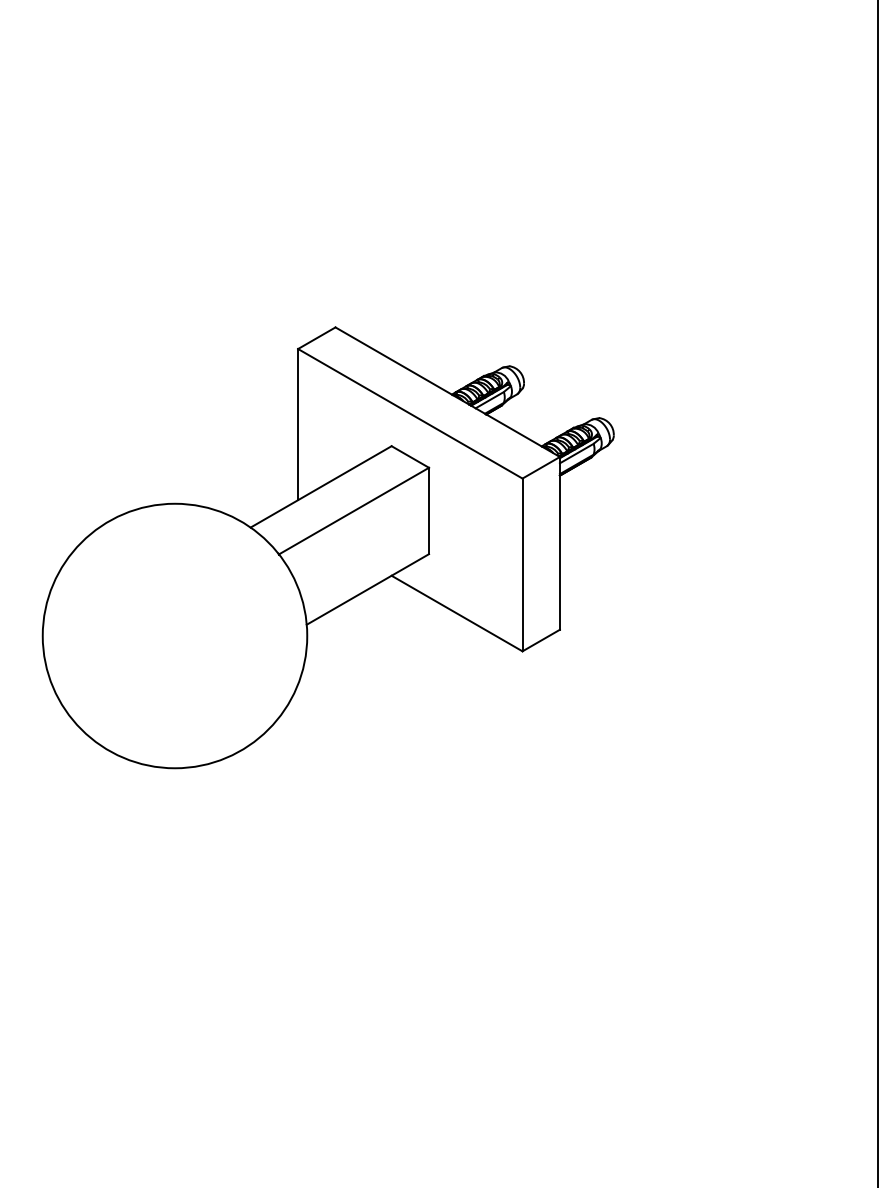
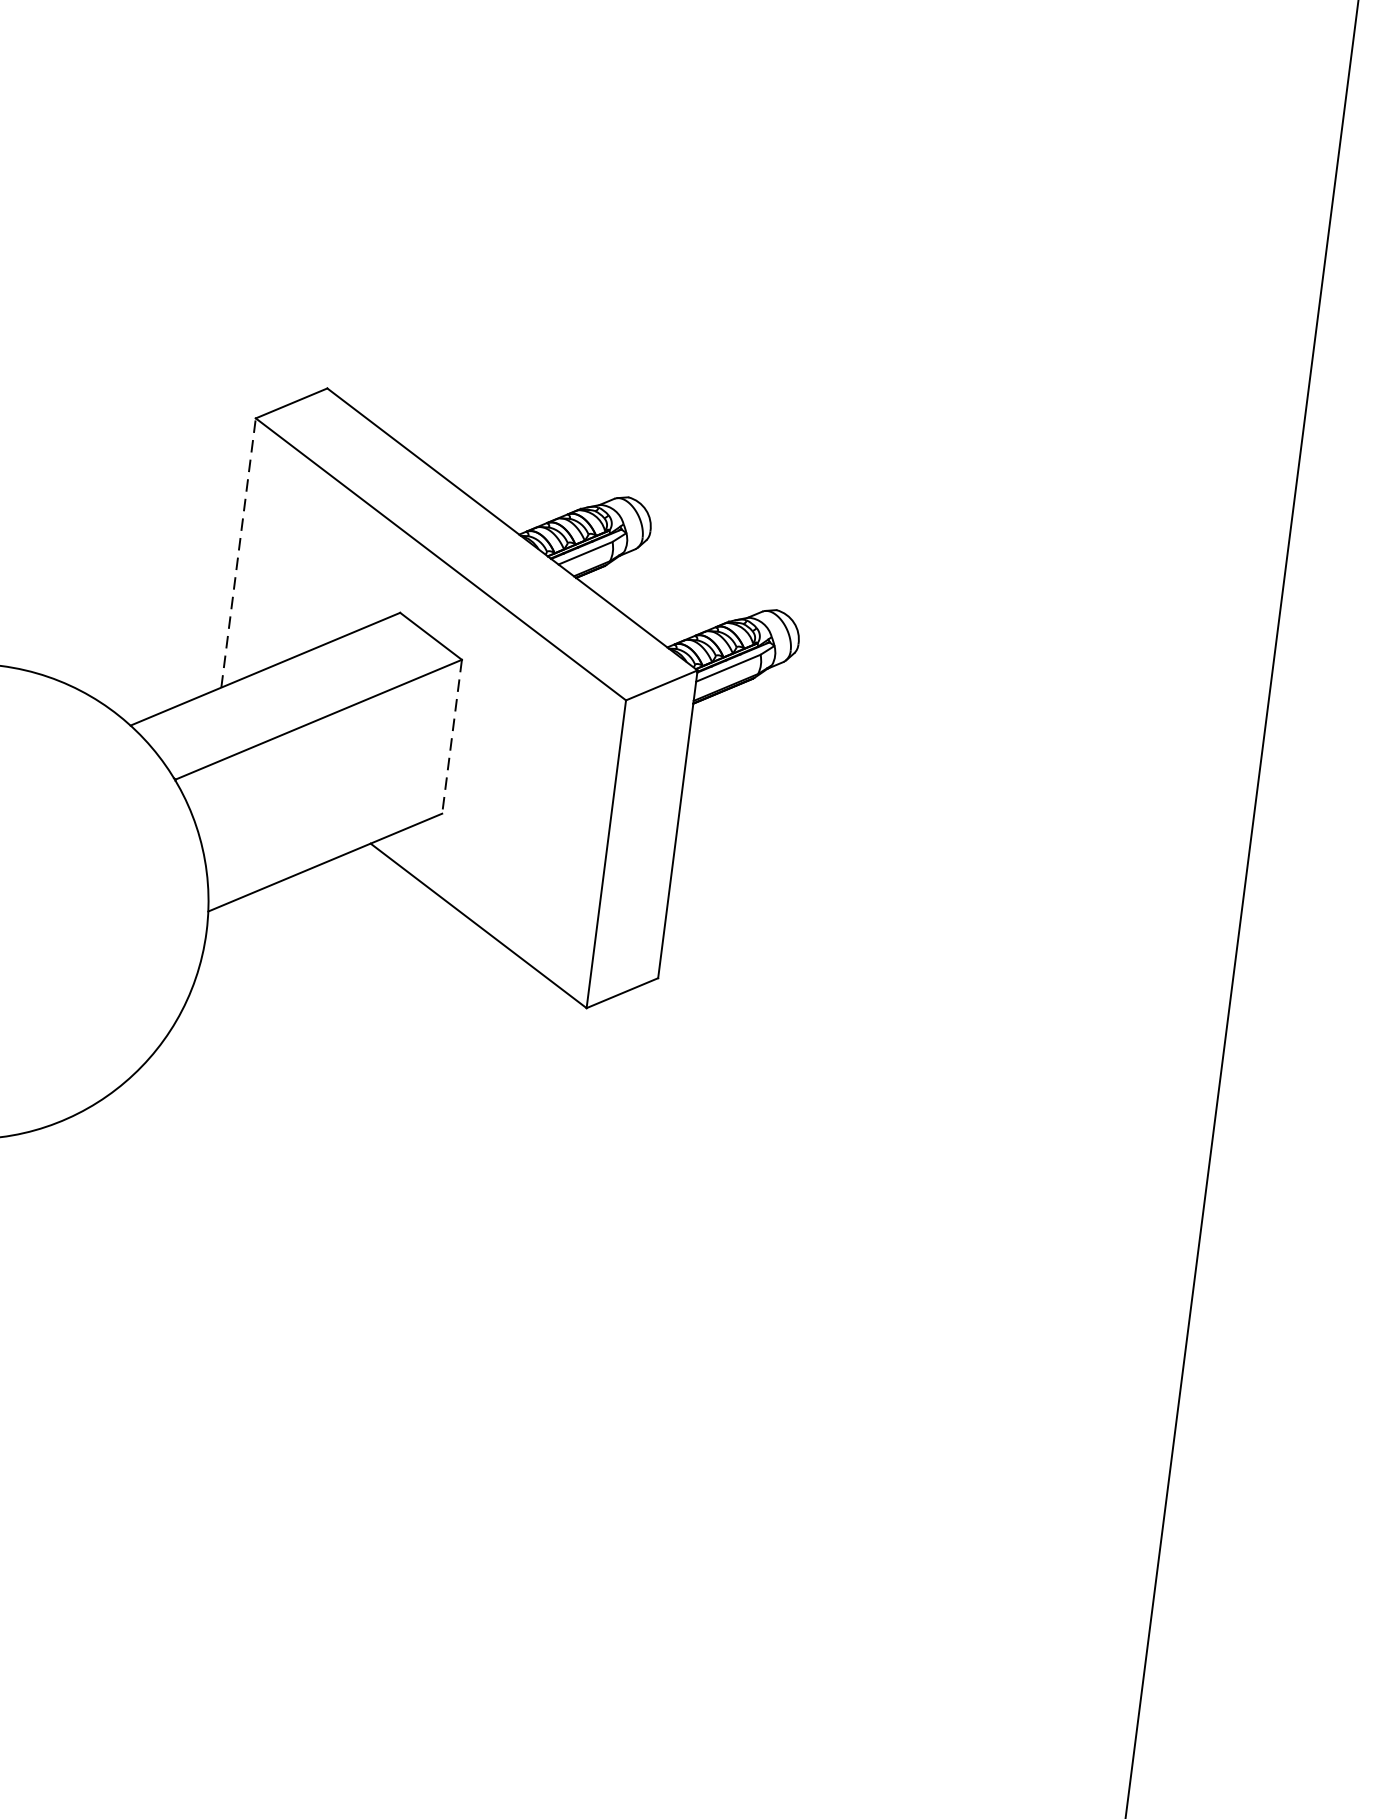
line: (298, 424) -> (239, 552), solid -> dashed
line: (429, 511) -> (452, 737), solid -> dashed

